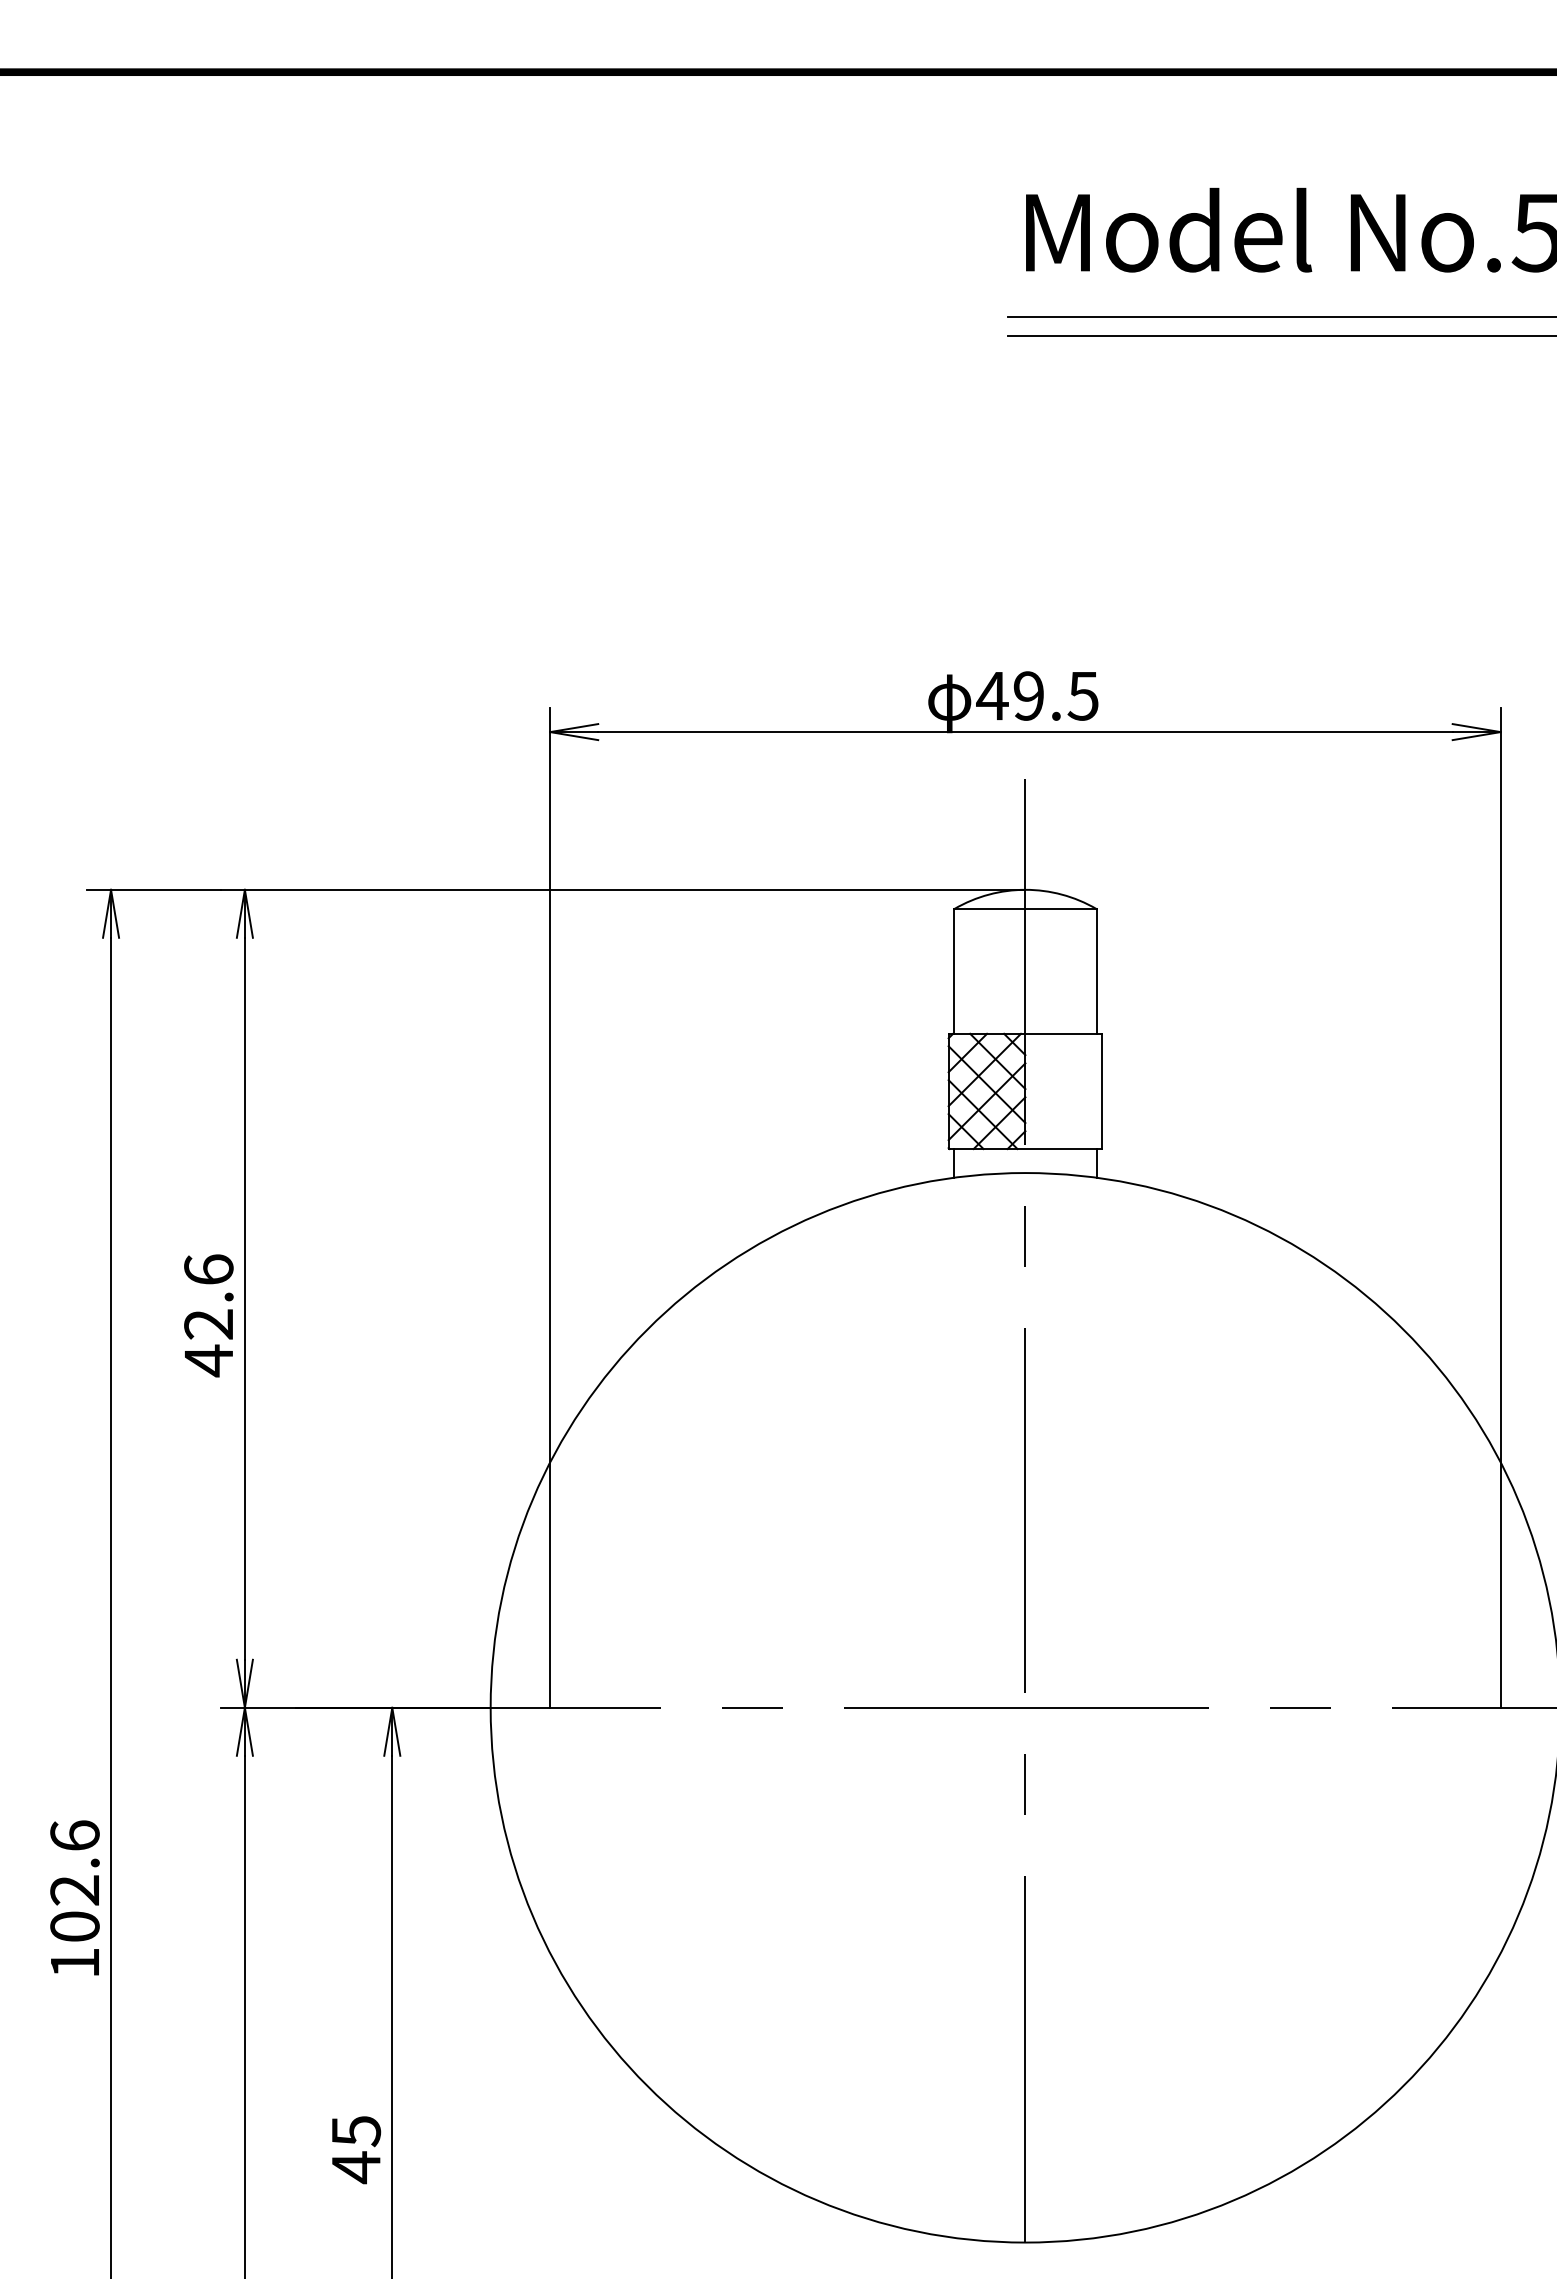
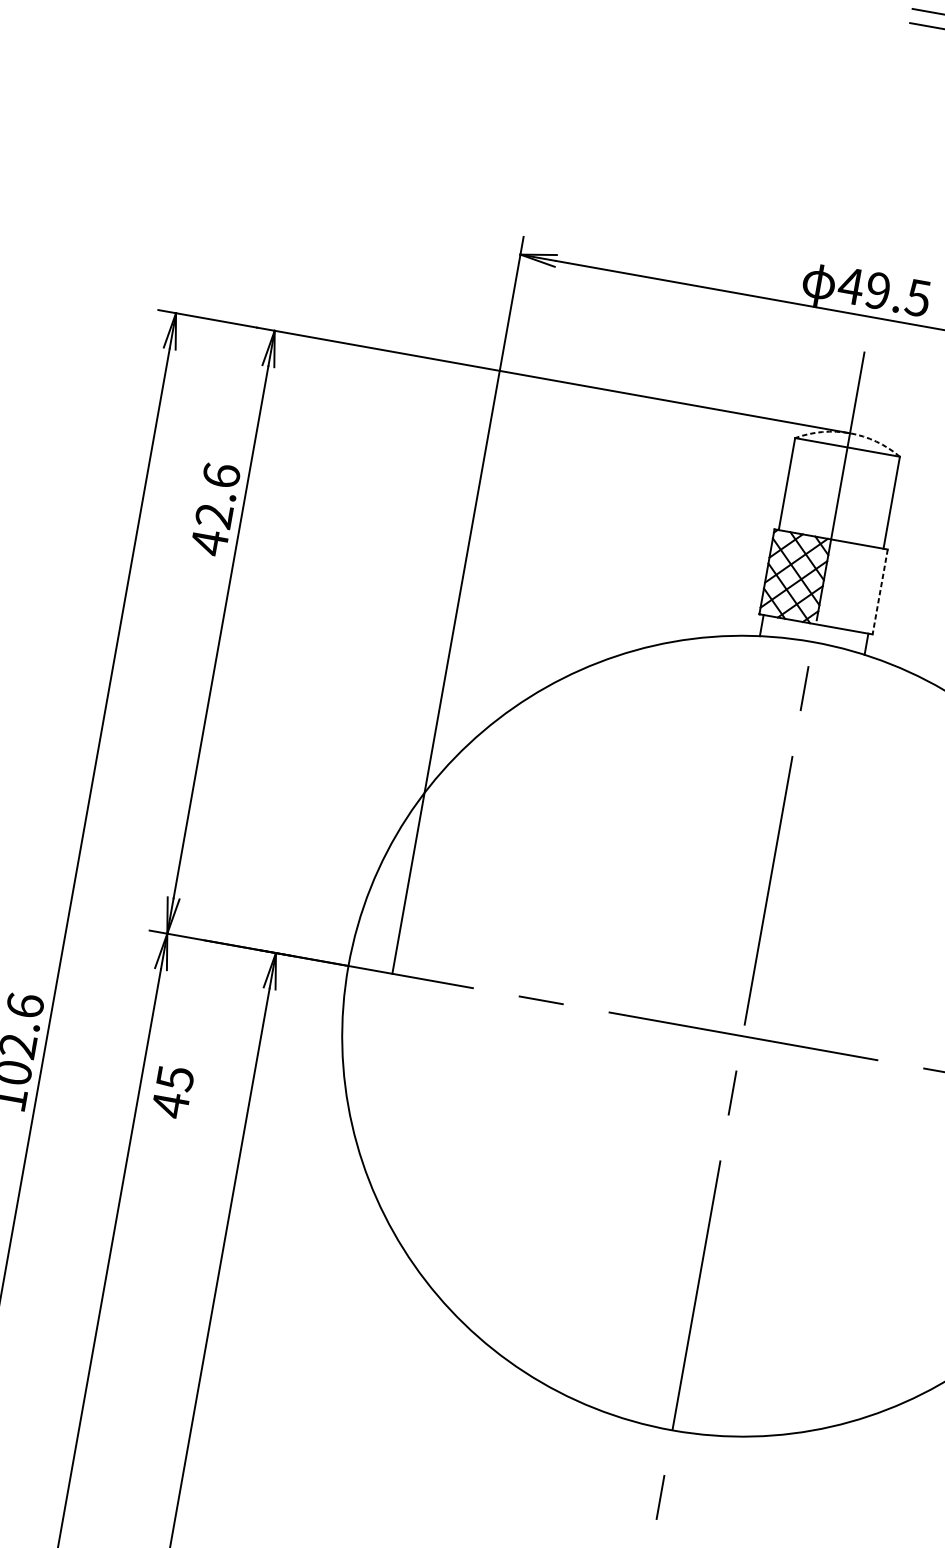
arc: (1025, 889) -> (850, 433), solid -> dashed
line: (1102, 1091) -> (880, 592), solid -> dashed
text: (208, 1315) -> (215, 509), moved
text: (356, 2150) -> (172, 1092), moved

